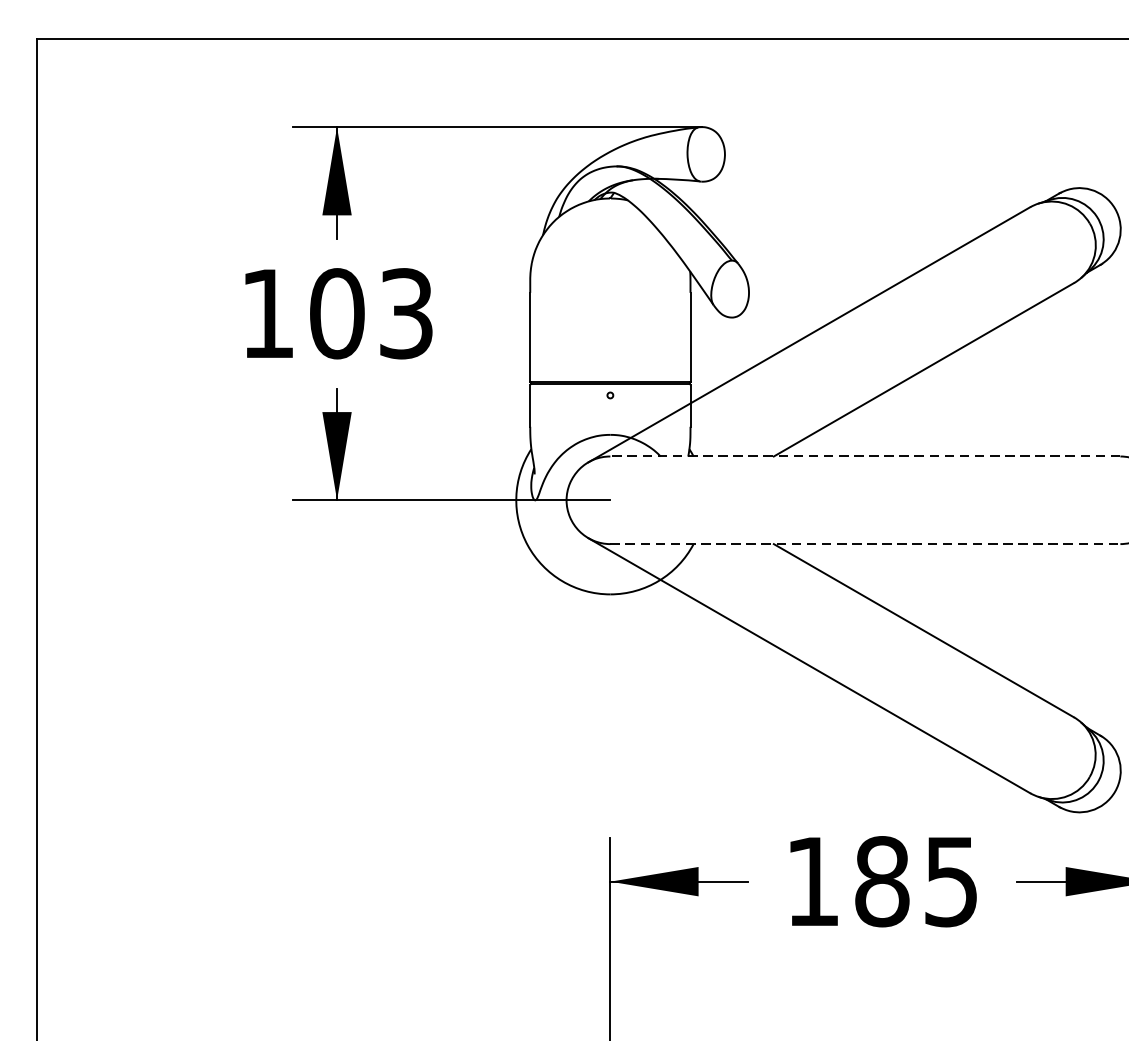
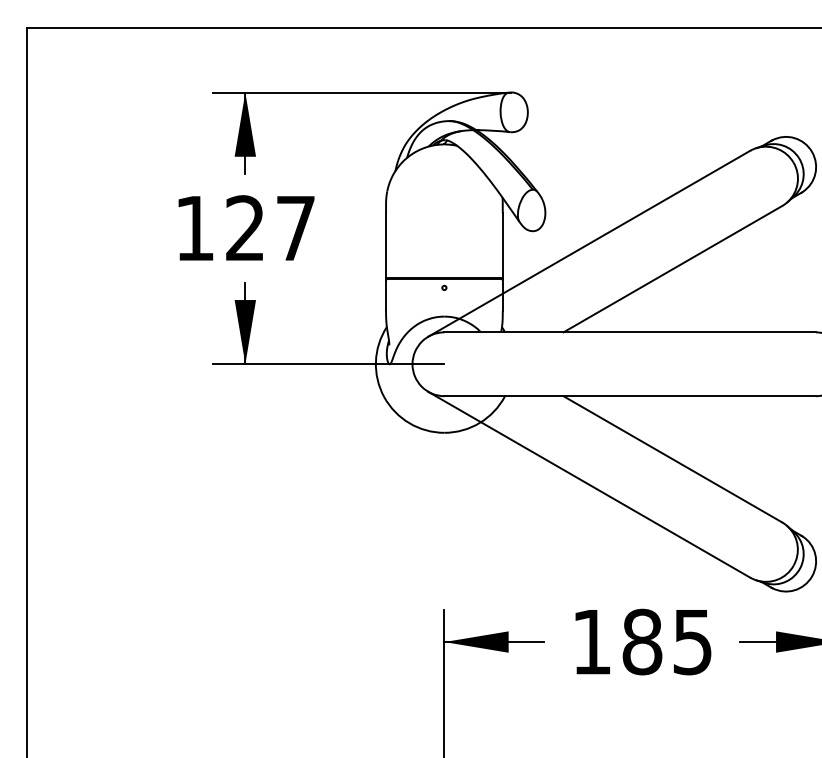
text: (370, 313) -> (269, 228), 103 -> 127
line: (865, 456) -> (630, 332), dashed -> solid
line: (865, 544) -> (630, 396), dashed -> solid

